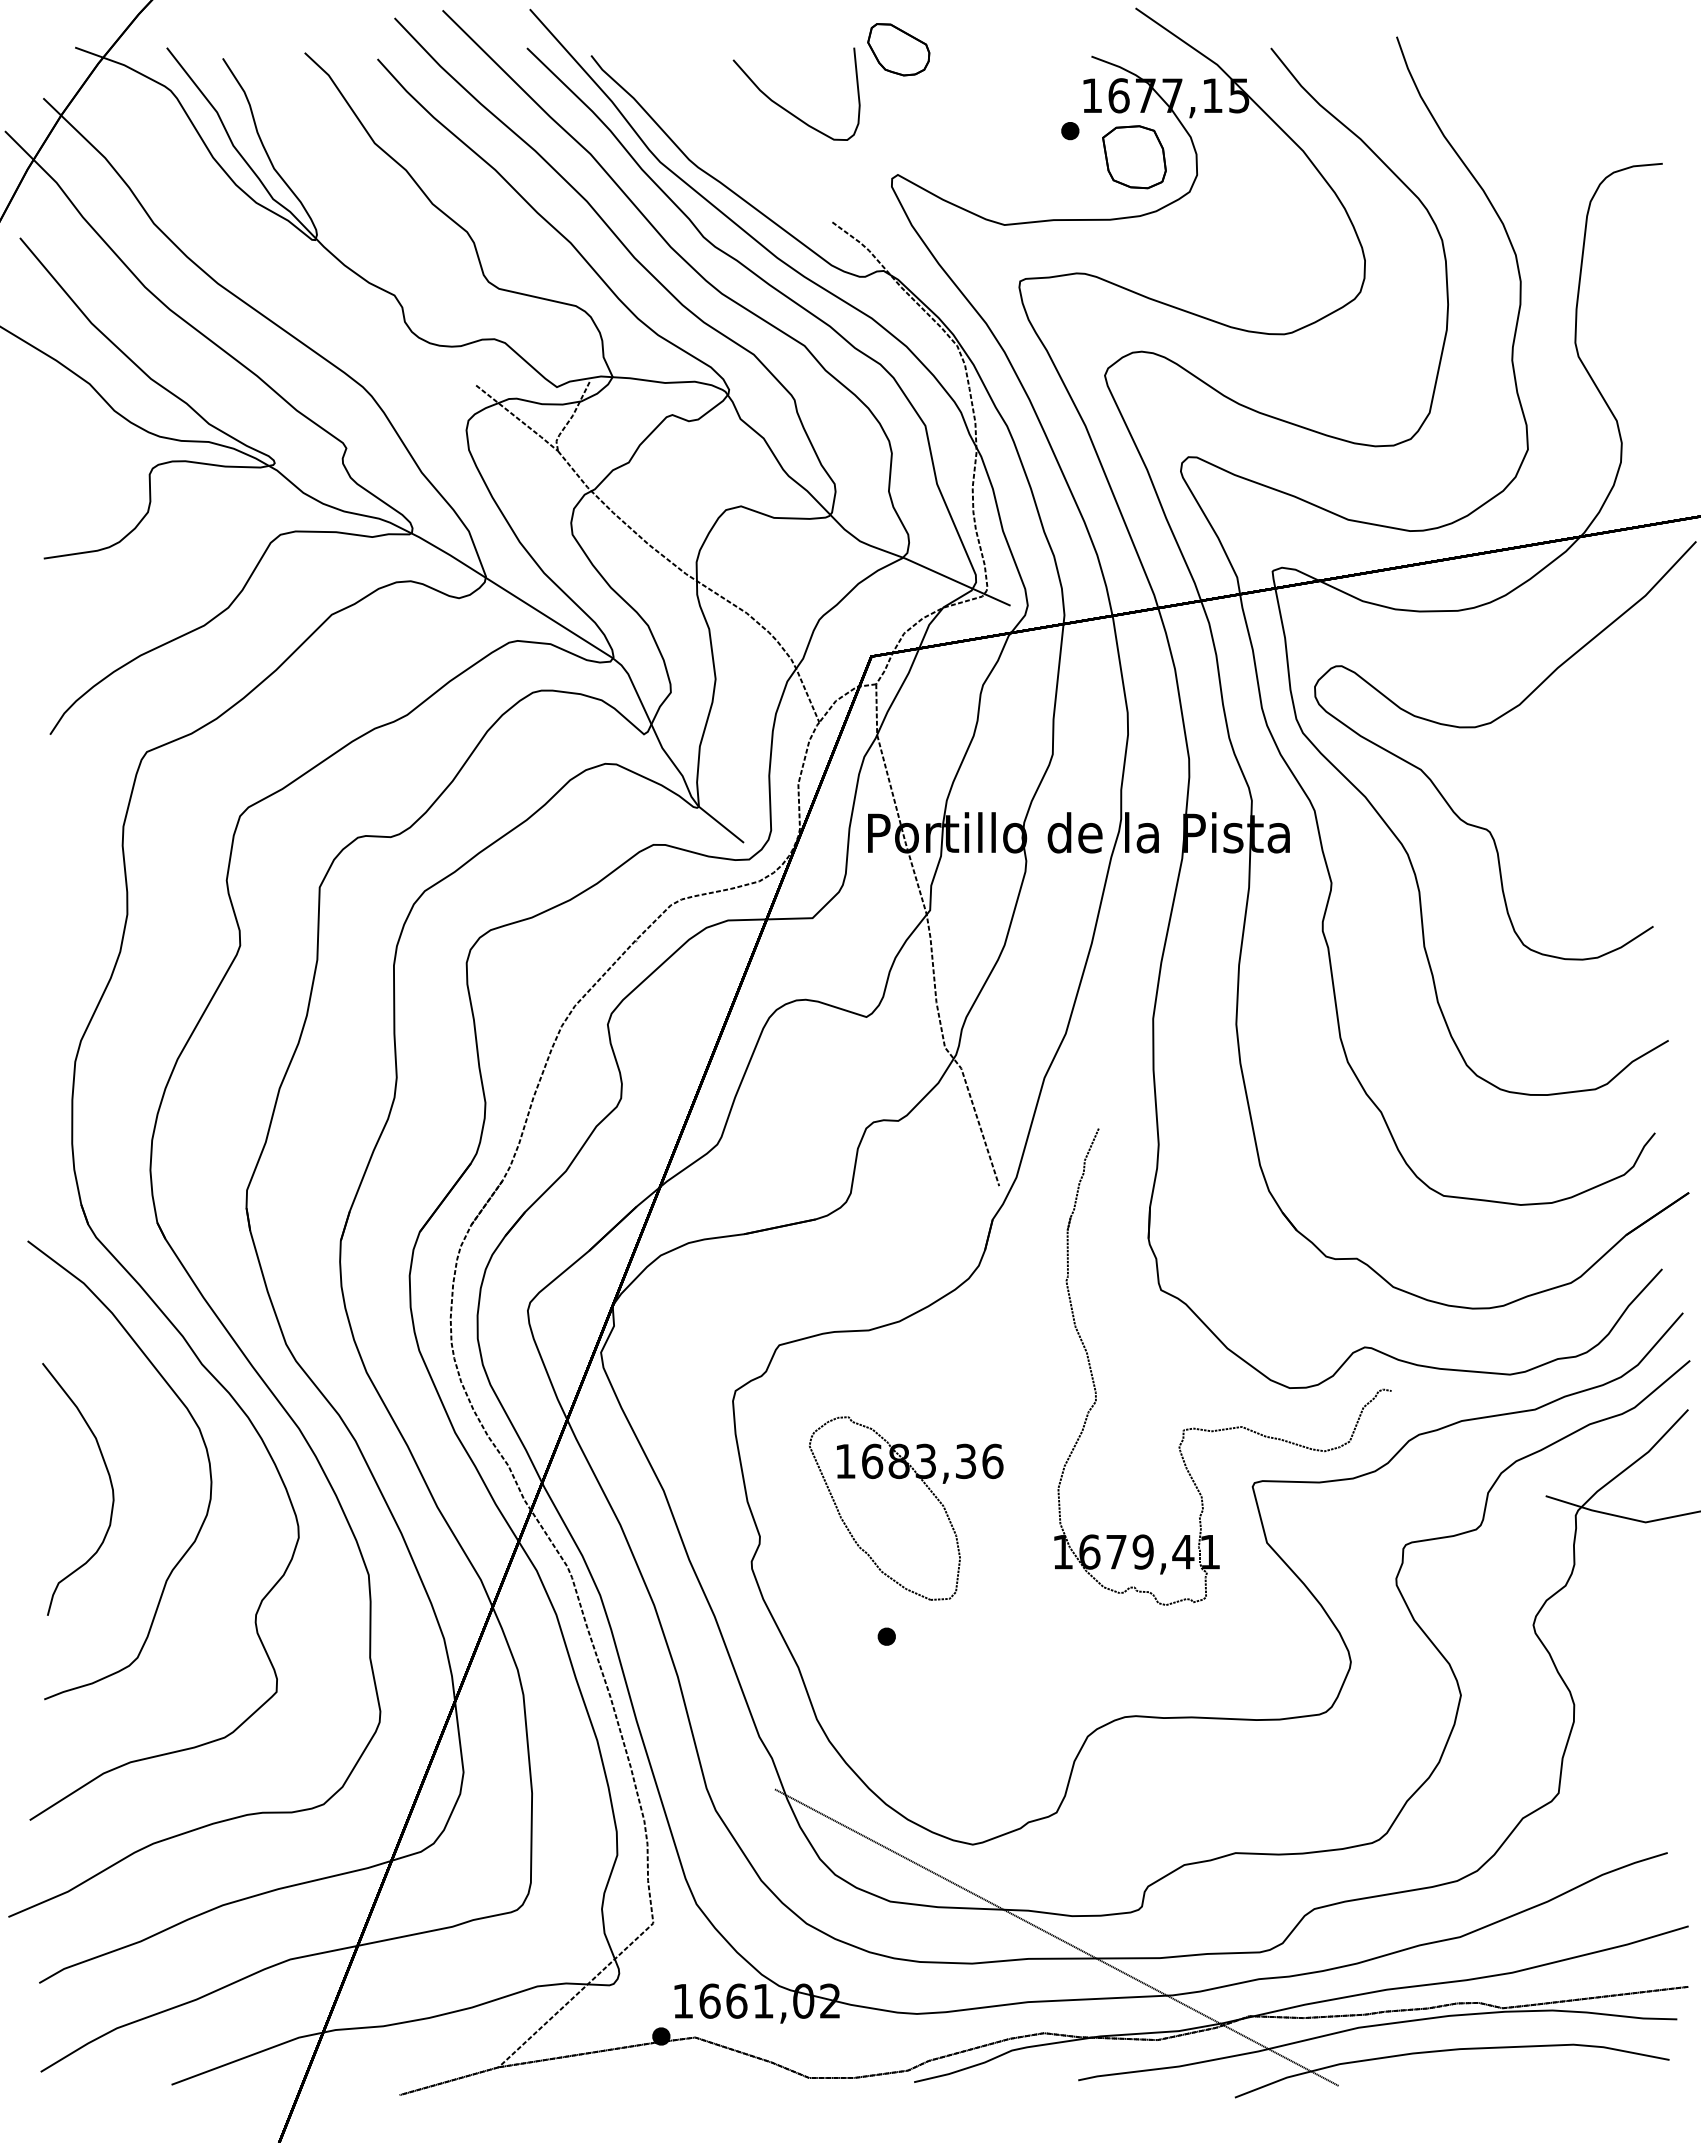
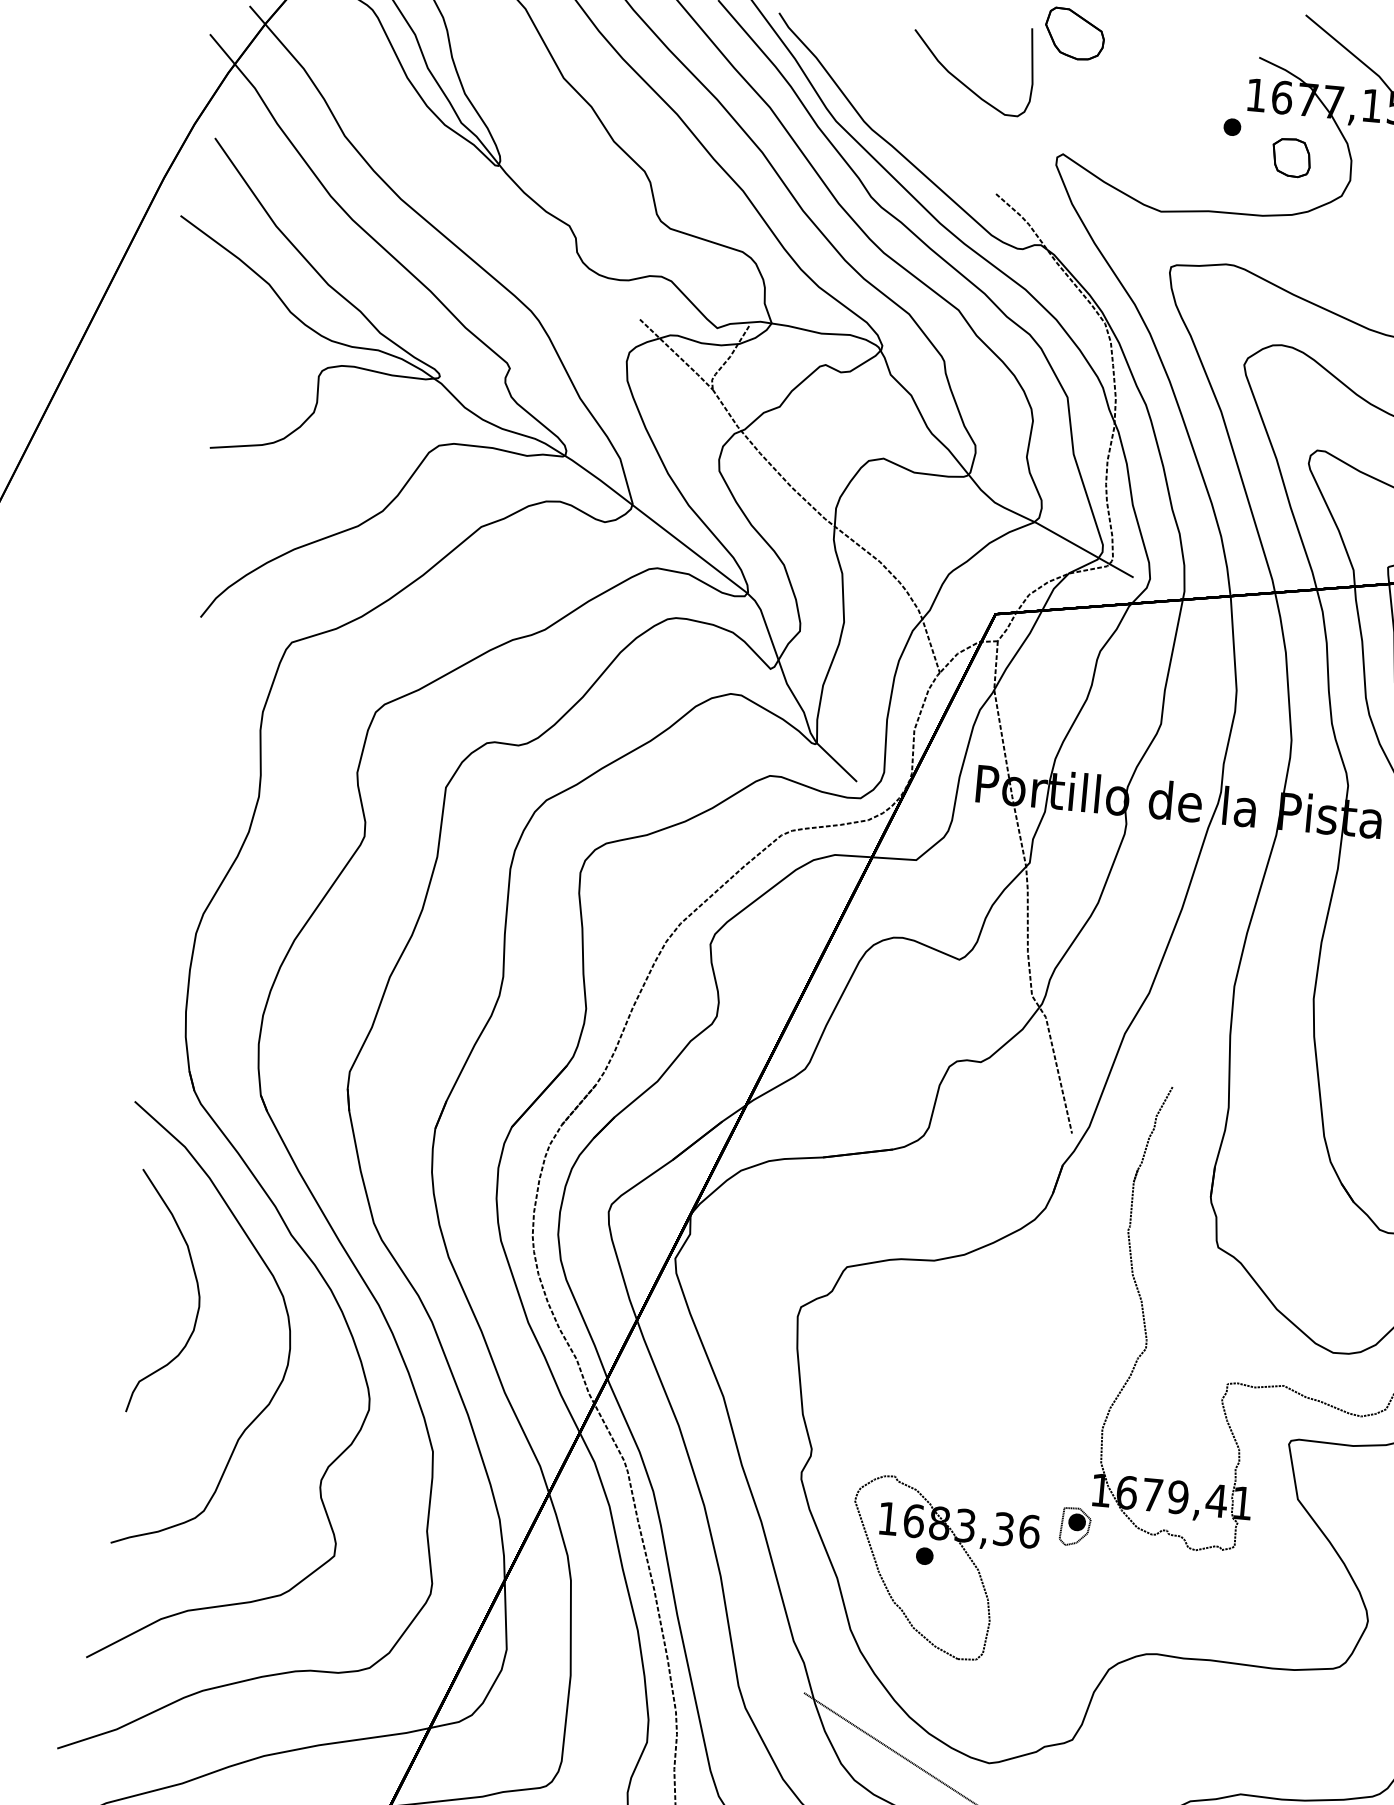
part: (1133, 156) -> (1290, 157), size x0.62
part: (899, 1479) -> (938, 1540), moved
curve: (109, 1480) -> (197, 1287), moved
part: (1039, 1592) -> (1075, 1527), added

